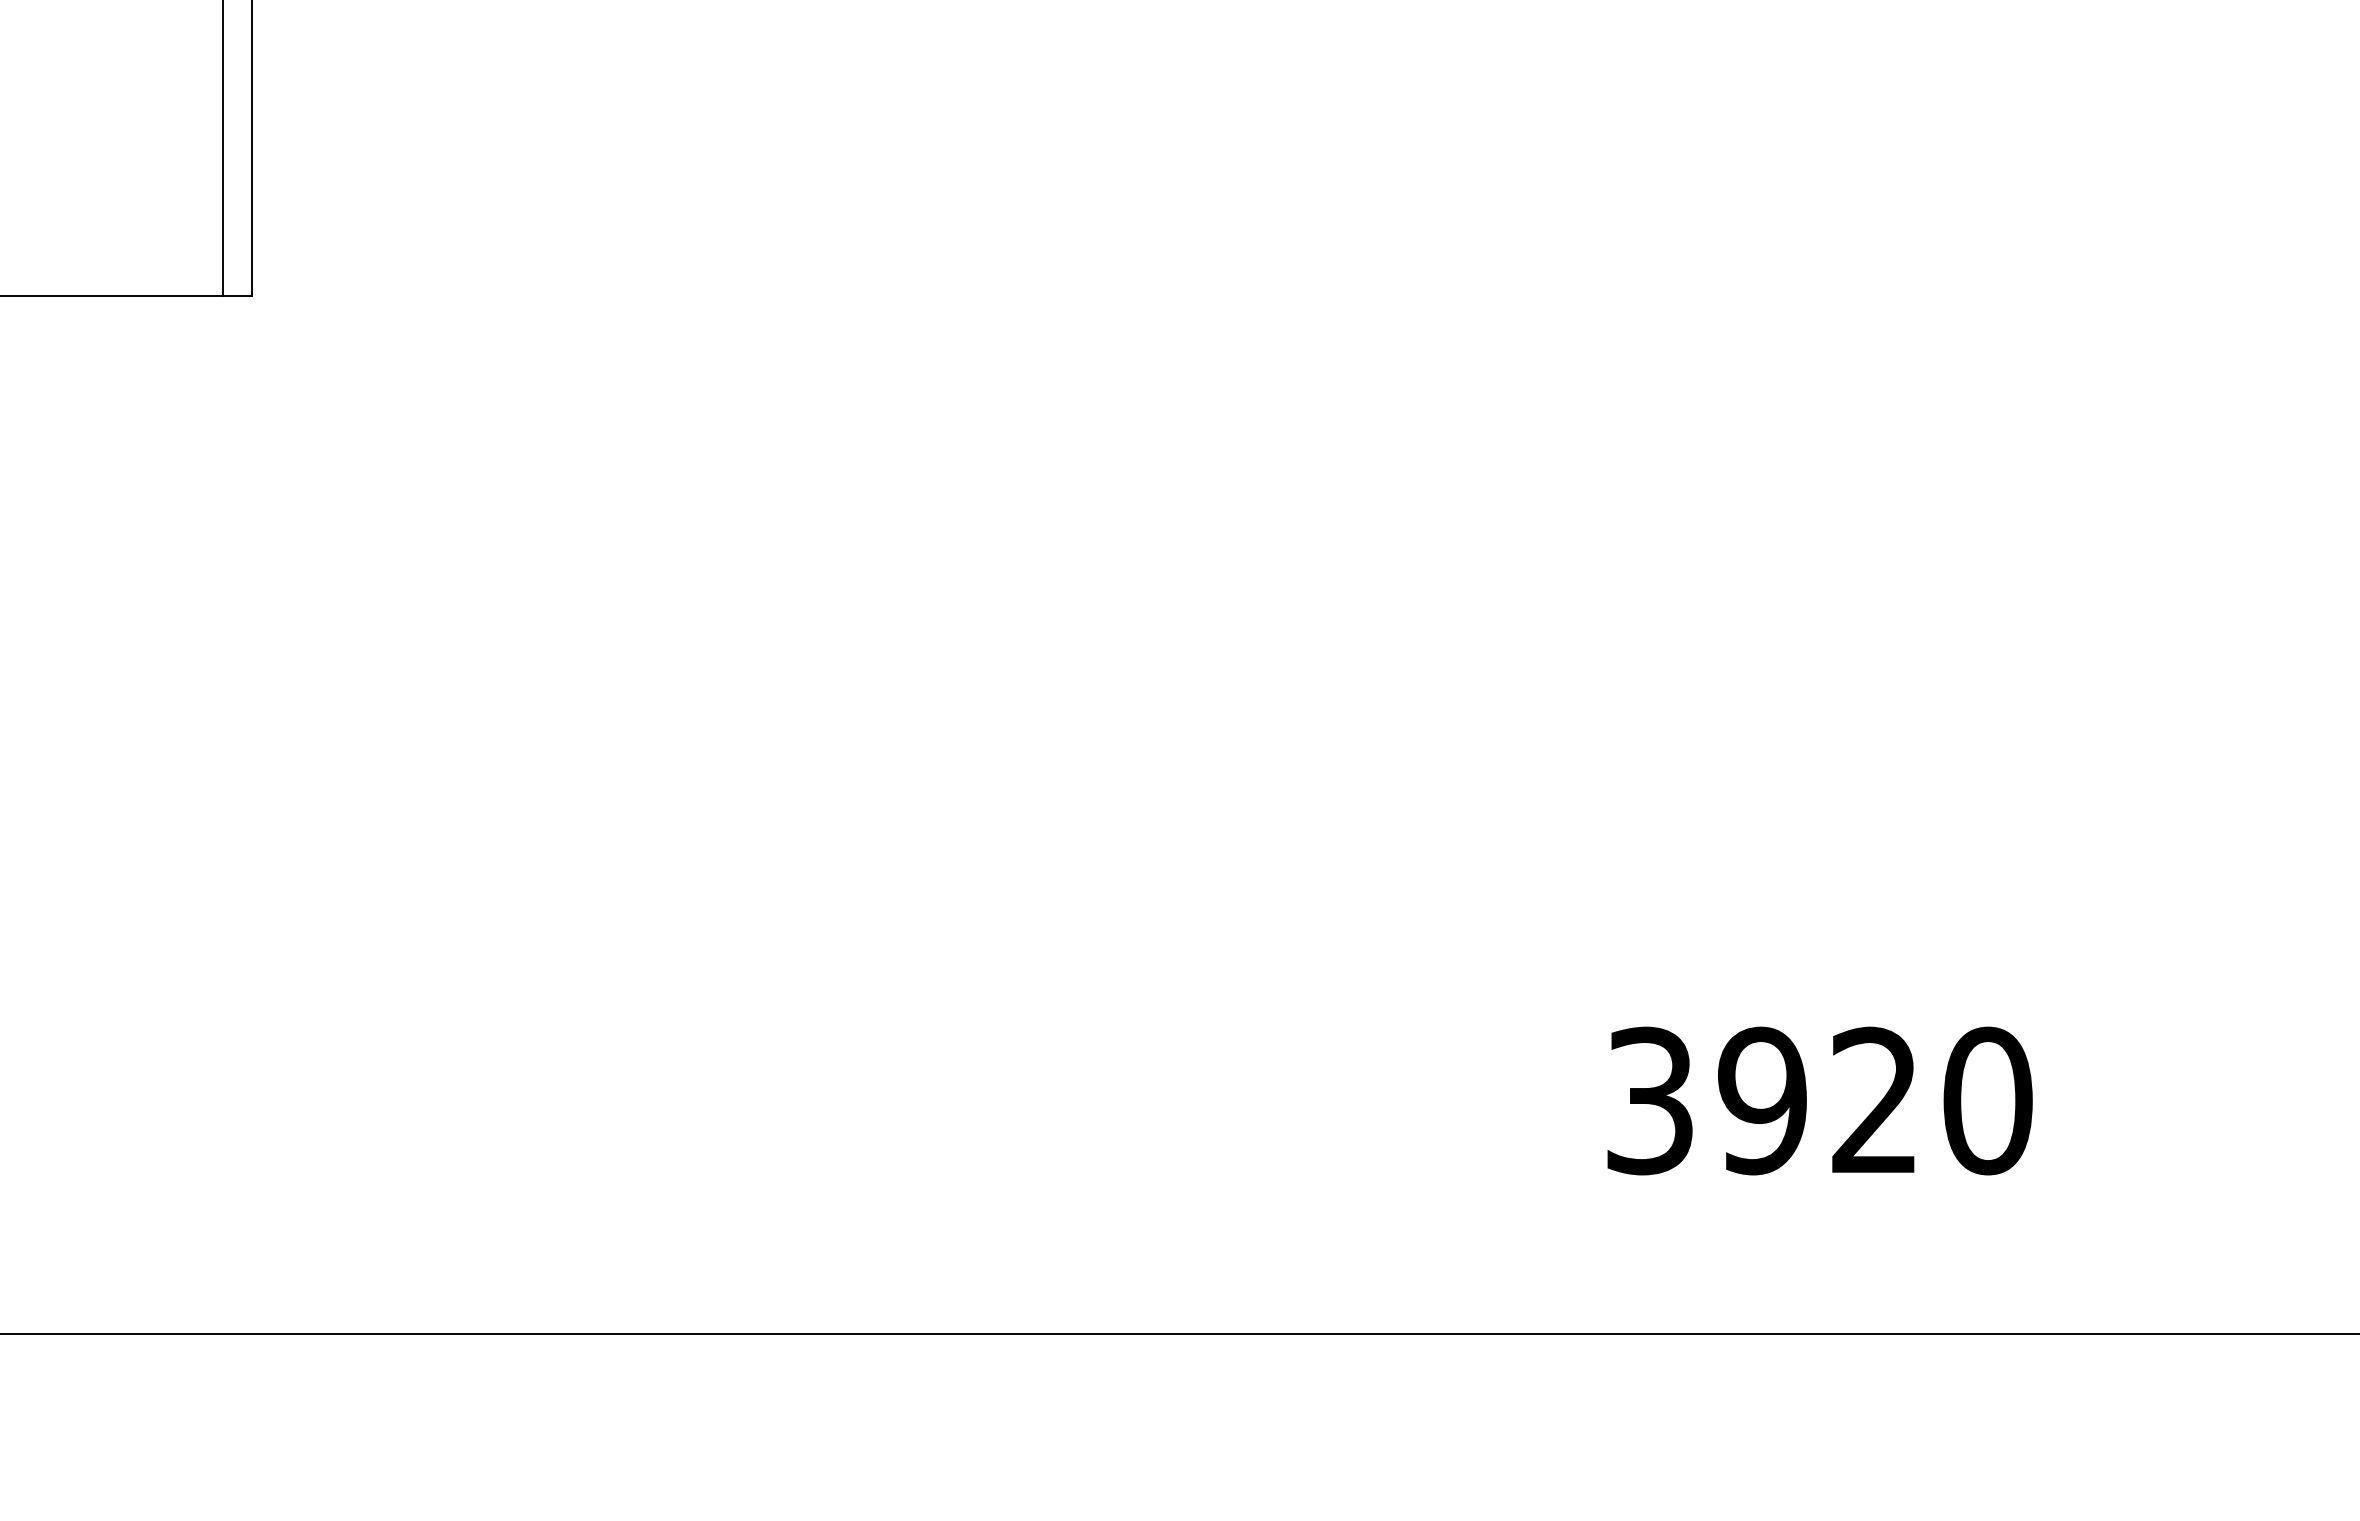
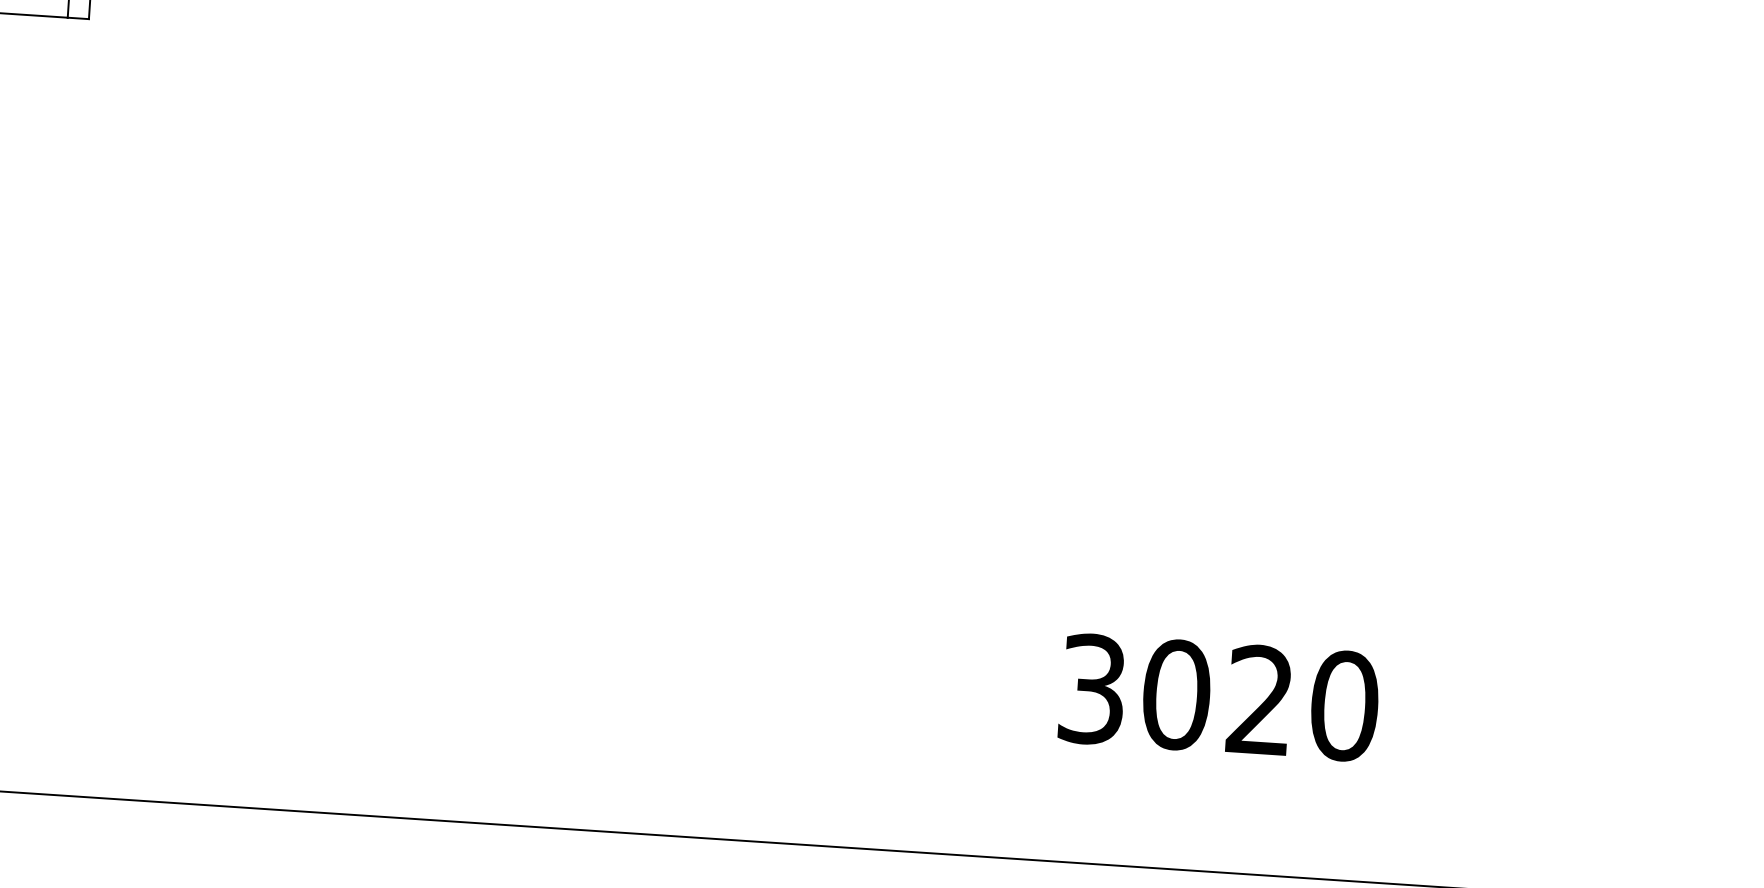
text: (1762, 1100) -> (1176, 694), 3920 -> 3020

